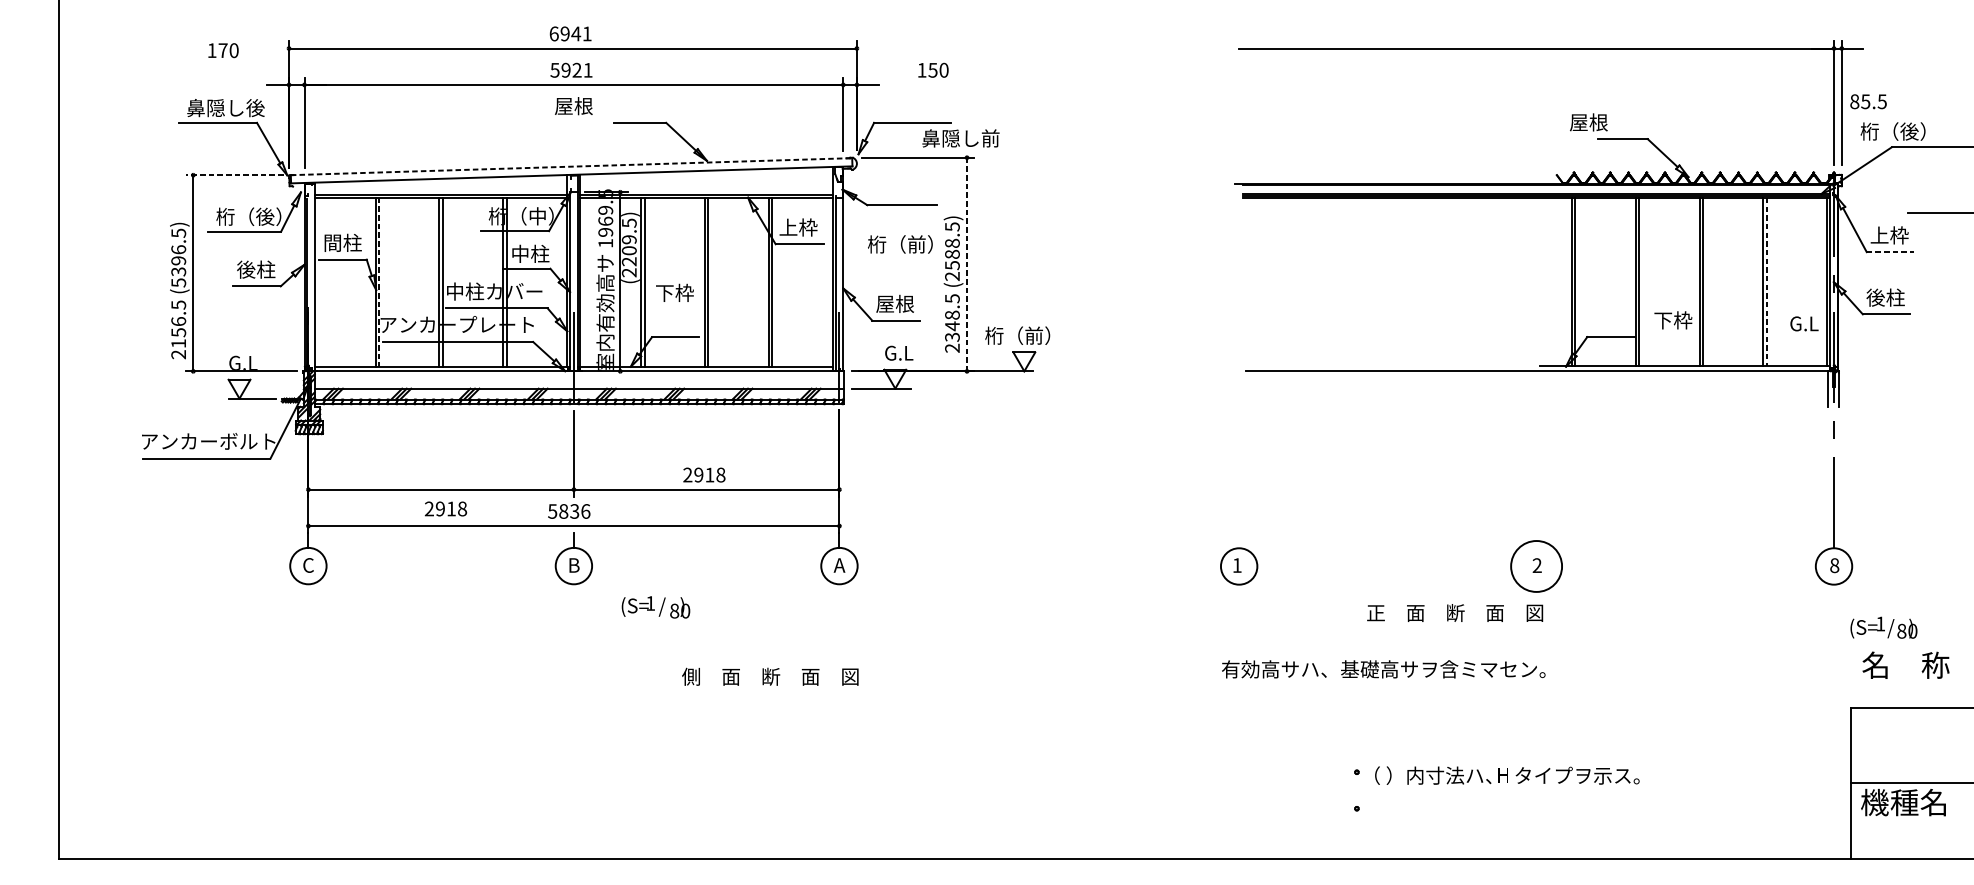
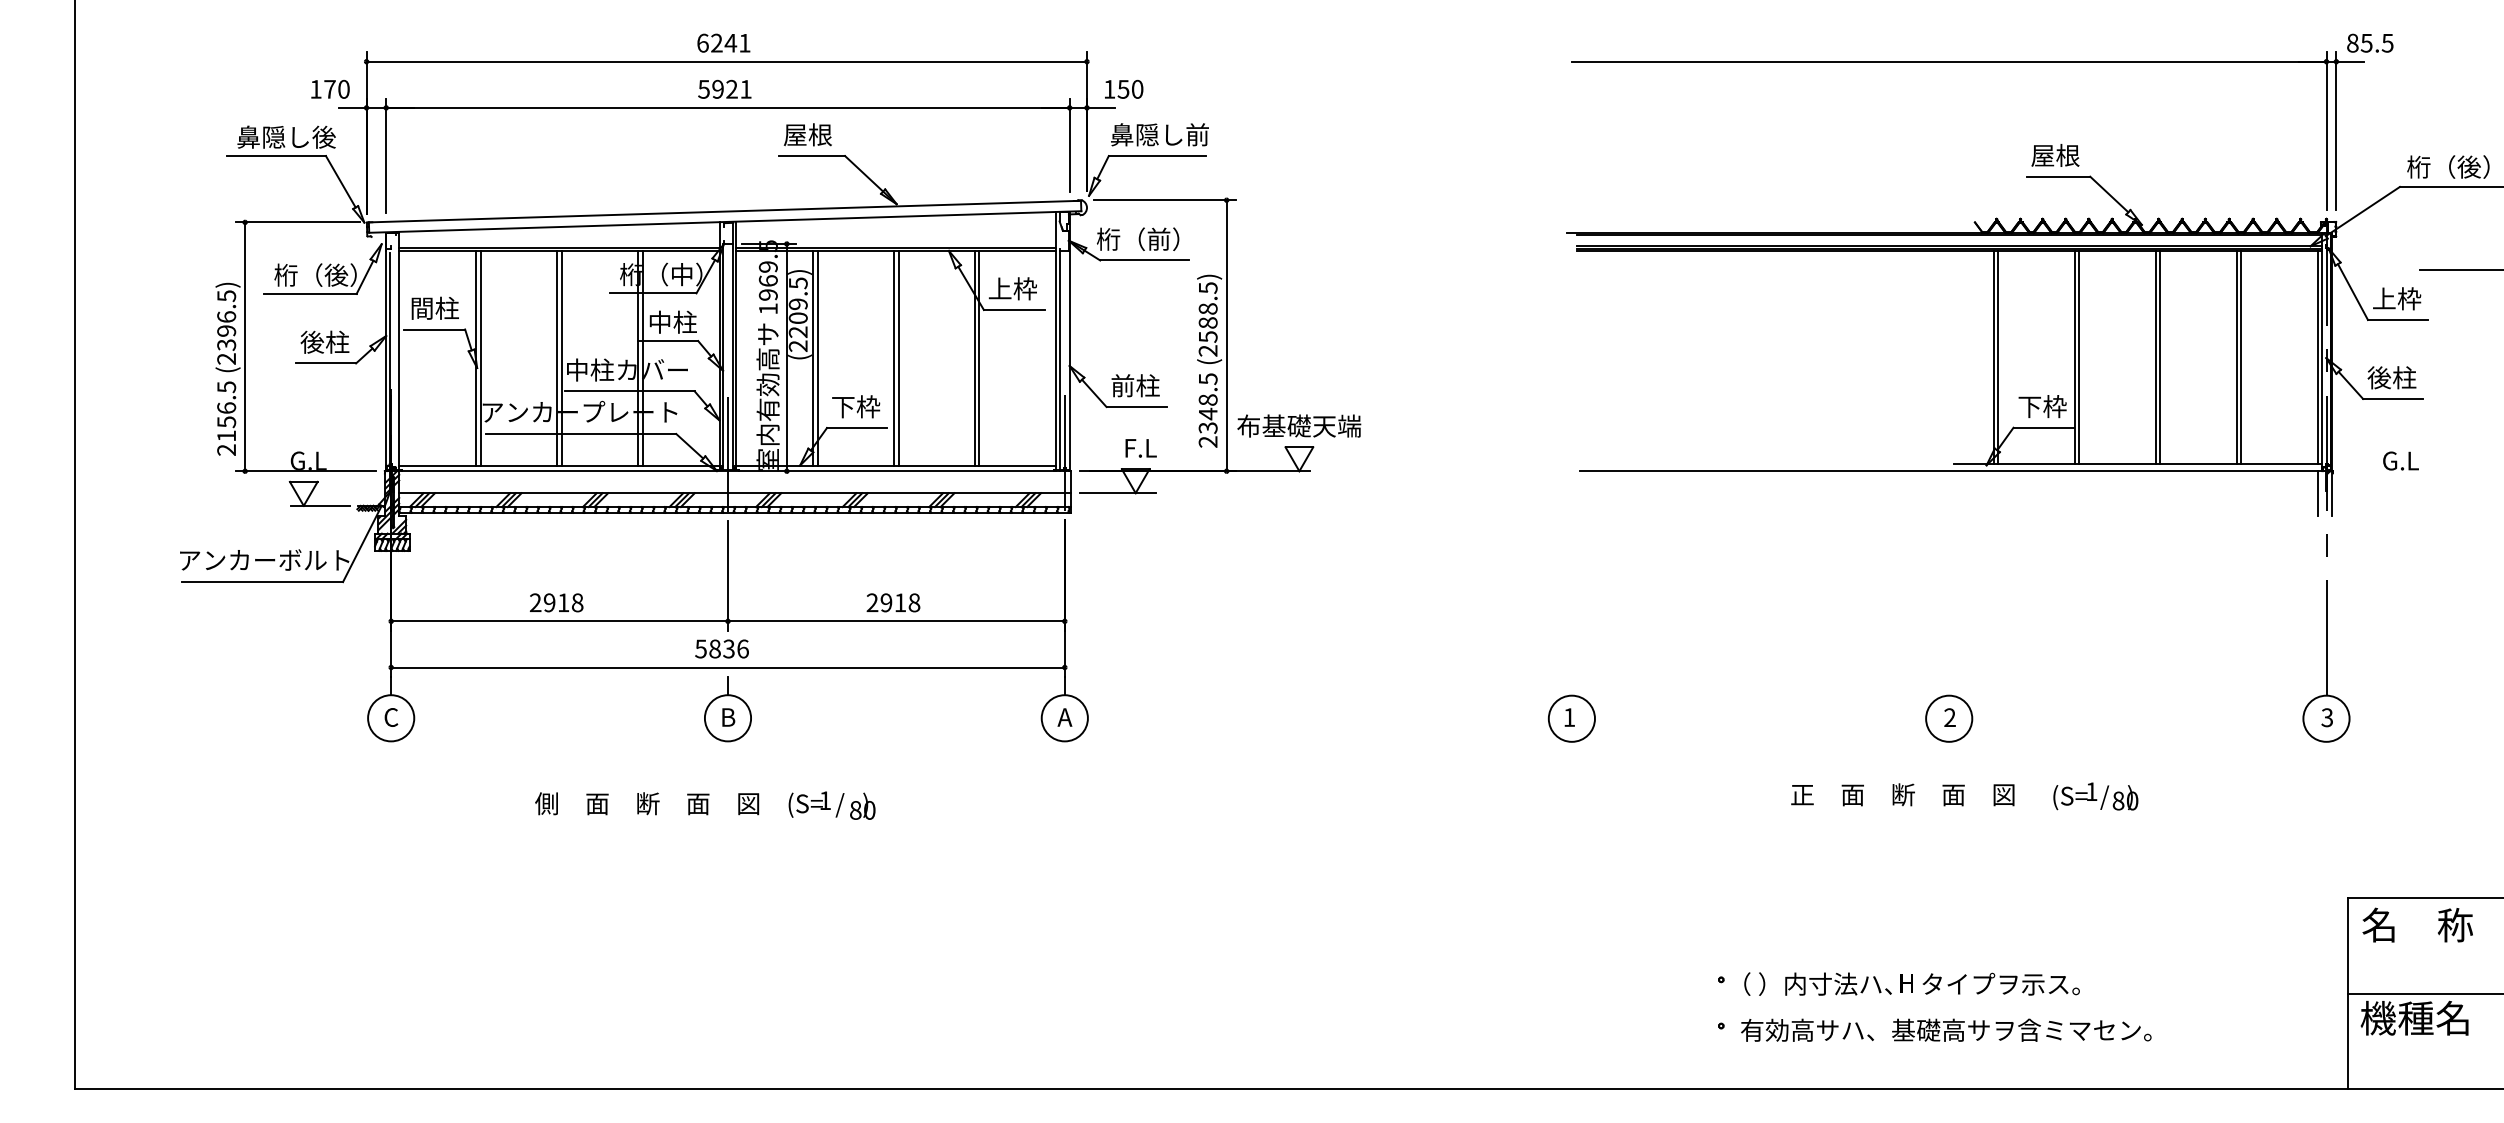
text: (564, 34) -> (716, 43), 6941 -> 6241
text: (223, 50) -> (330, 89), moved
text: (933, 69) -> (1124, 88), moved
text: (1868, 101) -> (2370, 42), moved
text: (573, 105) -> (807, 134), moved
text: (1588, 122) -> (2055, 155), moved
text: (1893, 131) -> (2448, 166), moved
text: (960, 138) -> (1159, 134), moved
line: (571, 166) -> (725, 211), dashed -> solid
line: (234, 175) -> (297, 222), dashed -> solid
text: (900, 243) -> (1138, 238), moved
line: (1890, 252) -> (2398, 320), dashed -> solid
line: (966, 264) -> (1226, 335), dashed -> solid
line: (1767, 281) -> (2241, 357), dashed -> solid
line: (378, 282) -> (480, 358), dashed -> solid
text: (178, 283) -> (226, 359), (5396.5) -> (2396.5)
text: (675, 292) -> (856, 406), moved
text: (895, 303) -> (1135, 385), 屋根 -> 前柱
text: (1673, 320) -> (2042, 406), moved
text: (1804, 323) -> (2400, 460), moved
text: (1024, 335) -> (1299, 425), 桁（前） -> 布基礎天端
text: (899, 352) -> (1140, 447), G.L -> F.L
text: (445, 508) -> (556, 602), moved
text: (1834, 565) -> (2327, 717), 8 -> 3
circle: (1536, 566) -> (1949, 718), size x0.71
text: (655, 607) -> (831, 805), moved
text: (1454, 612) -> (1902, 794), moved
text: (1883, 627) -> (2095, 796), moved
text: (1905, 664) -> (2417, 924), moved
text: (1383, 668) -> (1946, 1029), moved
text: (770, 676) -> (647, 803), moved

